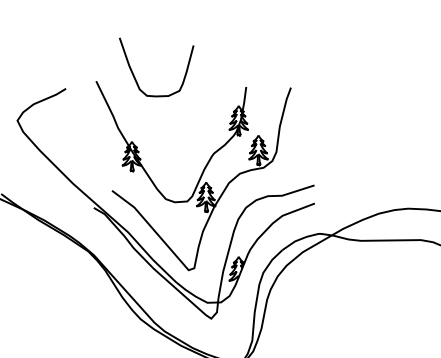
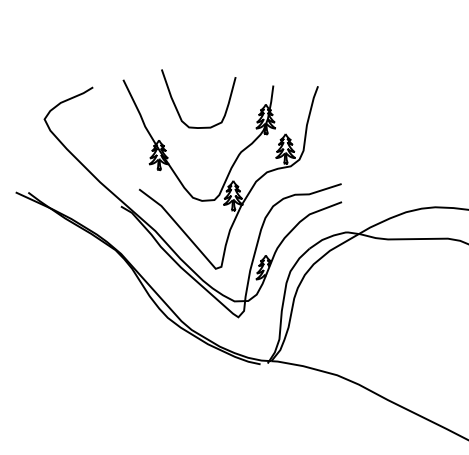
curve: (135, 76) -> (177, 108), moved

